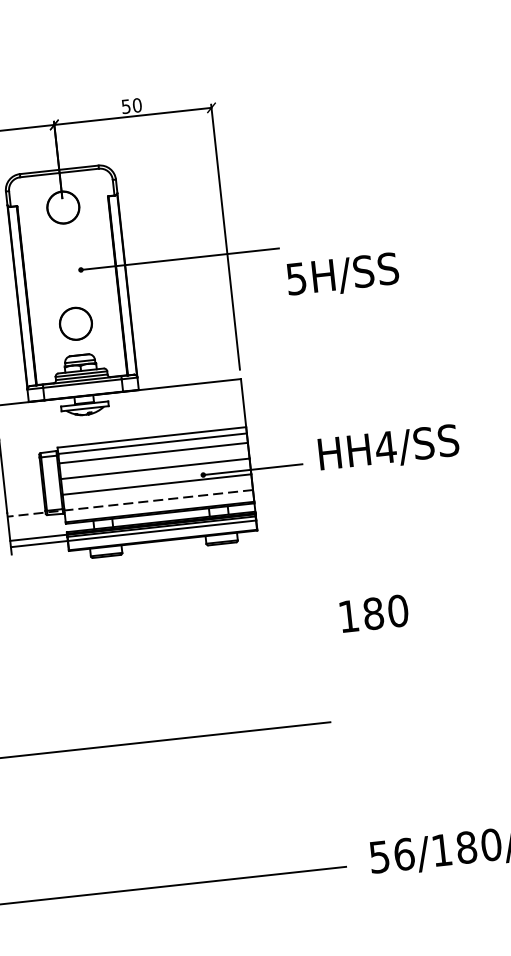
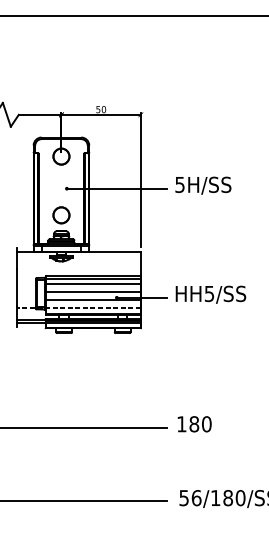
text: (343, 275) -> (203, 185), moved
text: (385, 448) -> (209, 294), HH4/SS -> HH5/SS
text: (373, 614) -> (194, 424), moved

